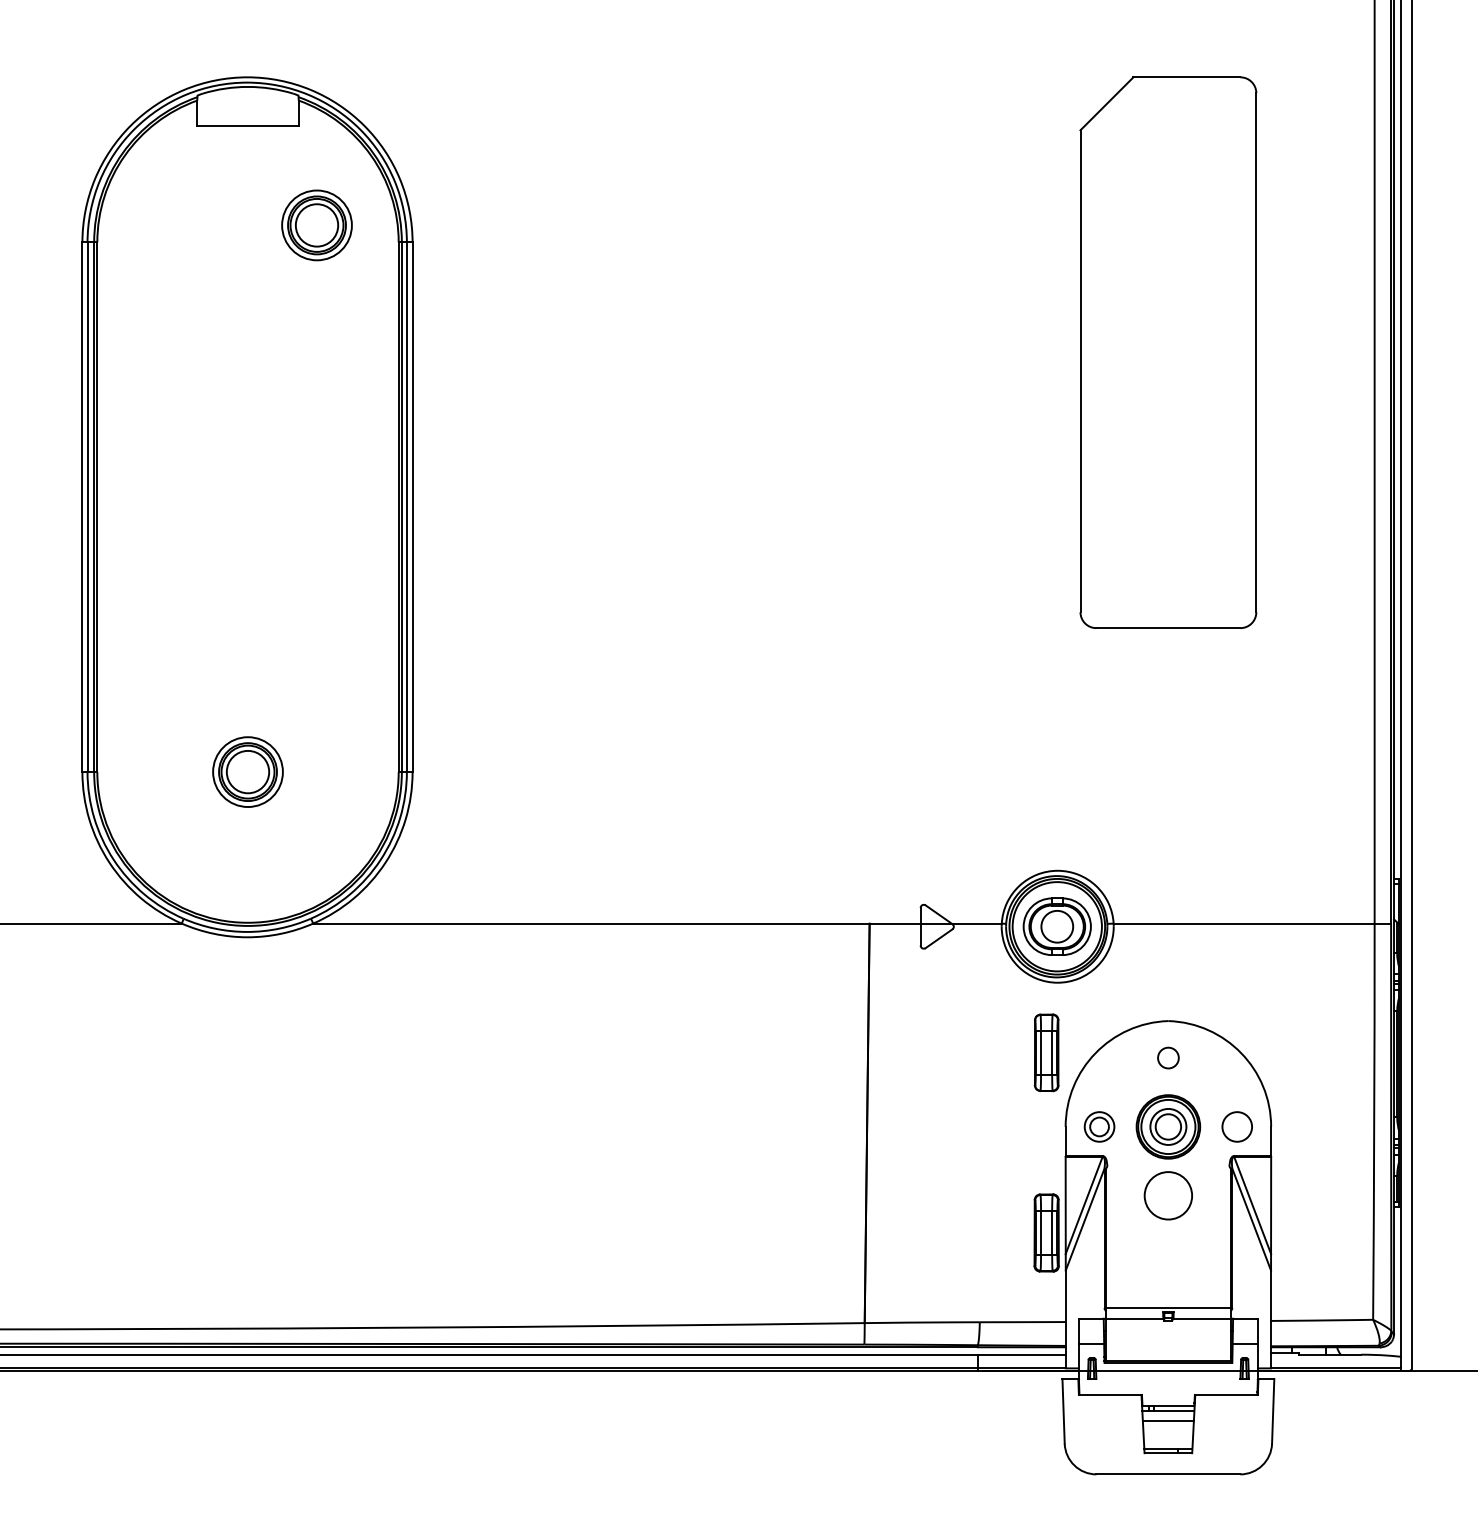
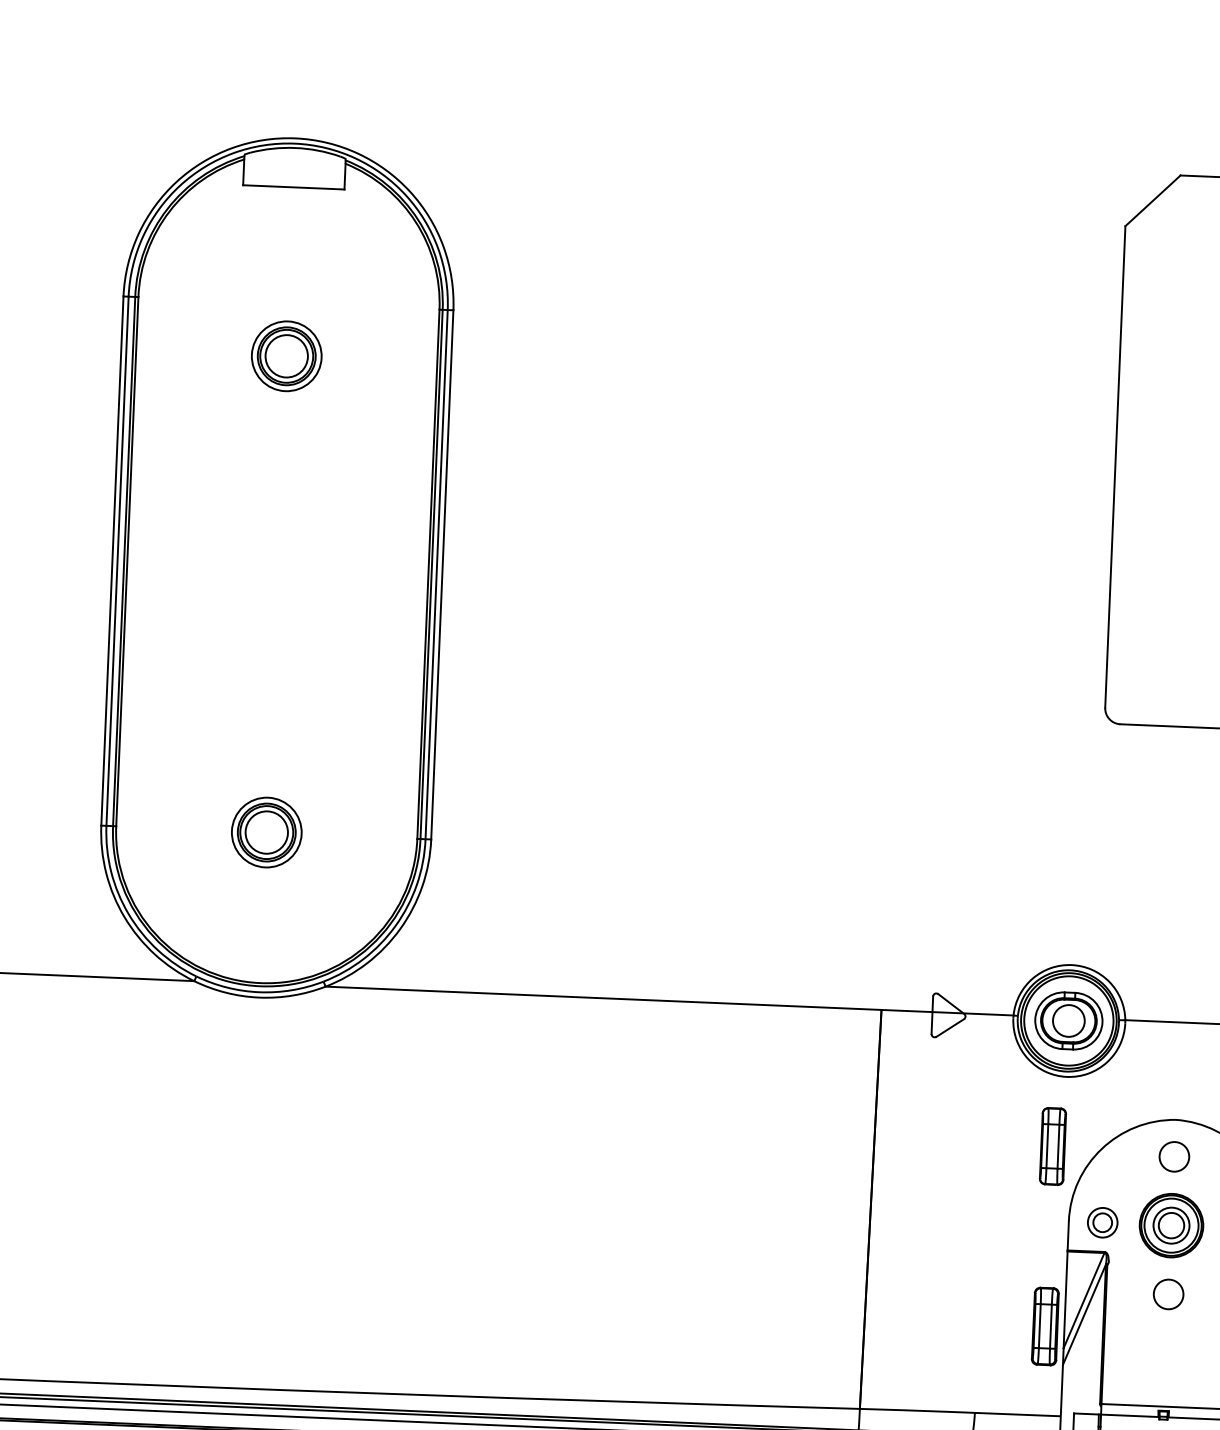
part: (316, 225) -> (286, 356), moved
circle: (1168, 1057) -> (1174, 1156), size x1.43
circle: (1168, 1195) -> (1168, 1294), size x0.62

